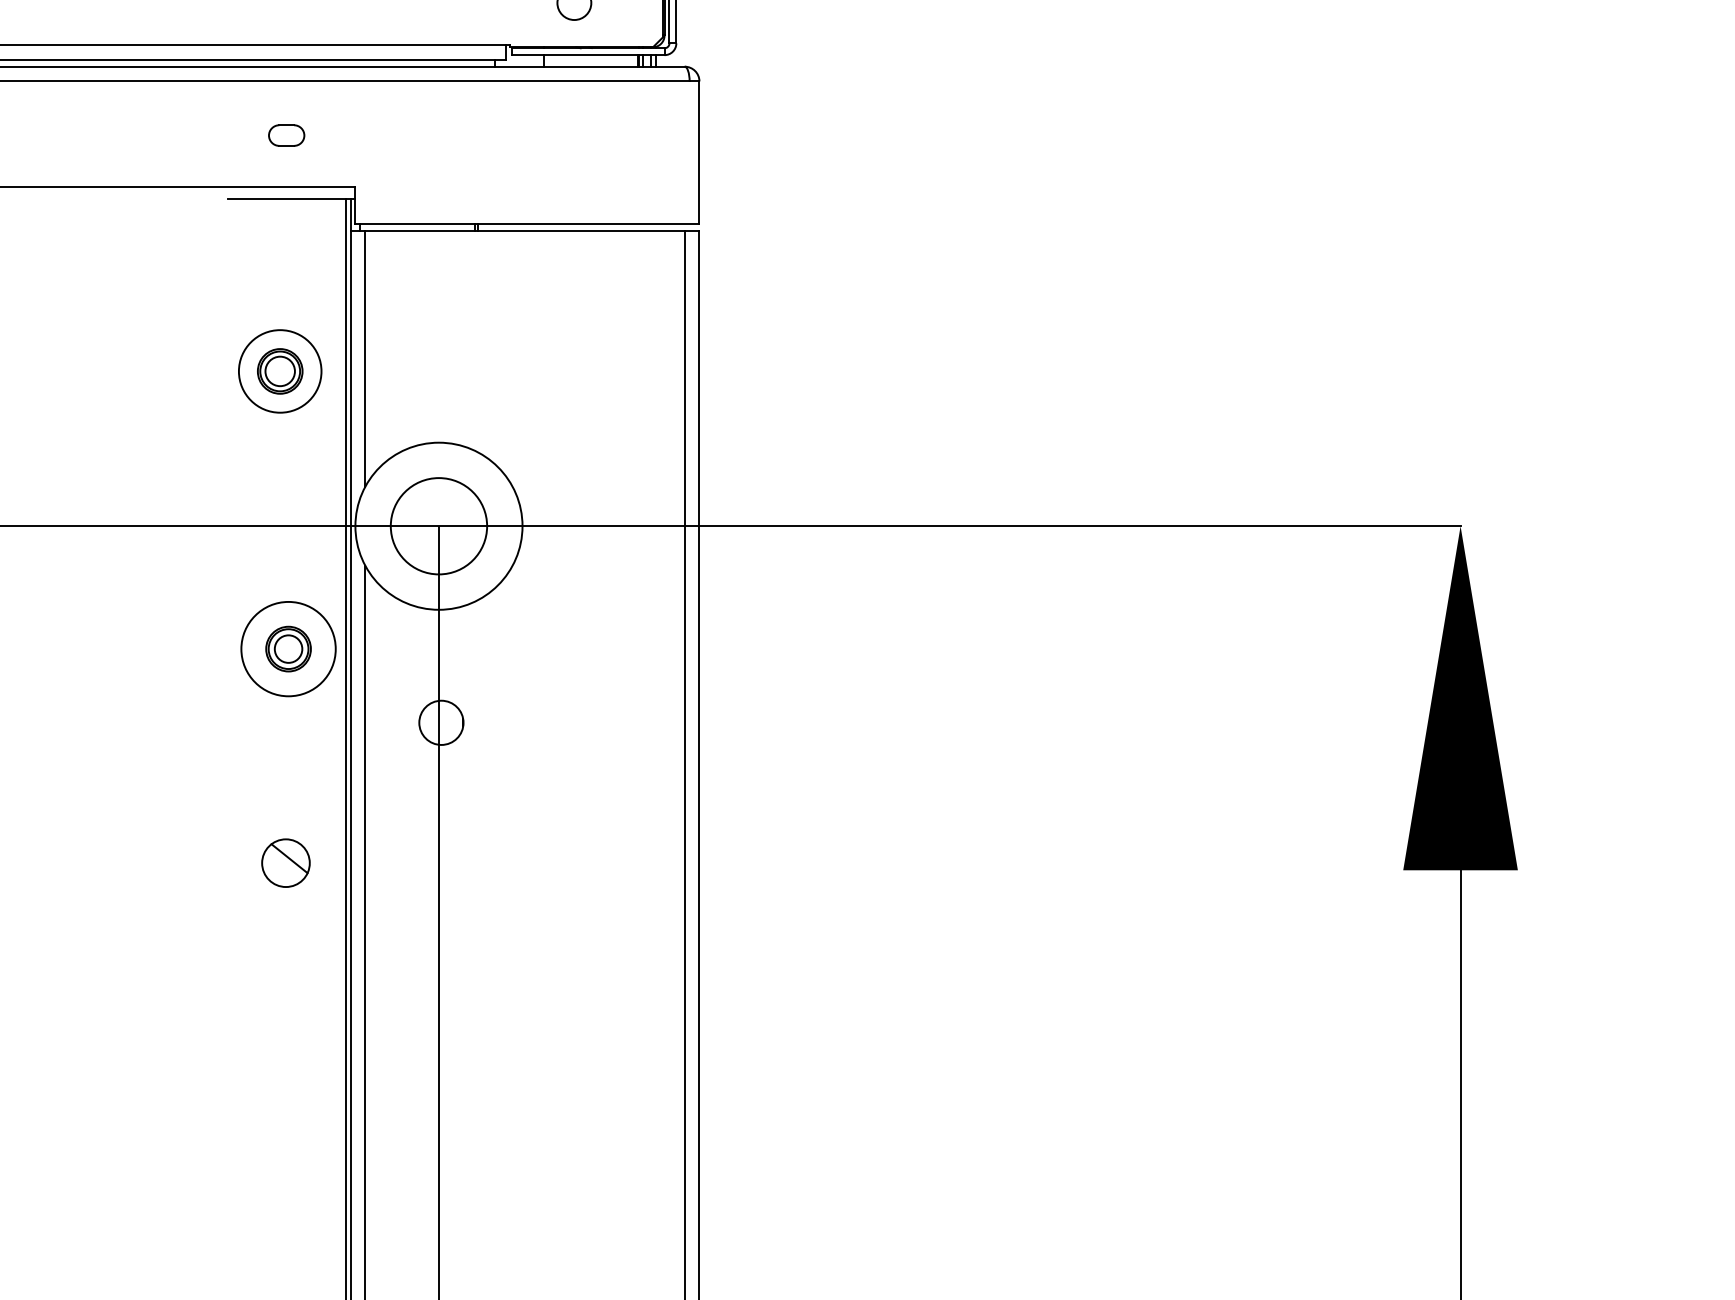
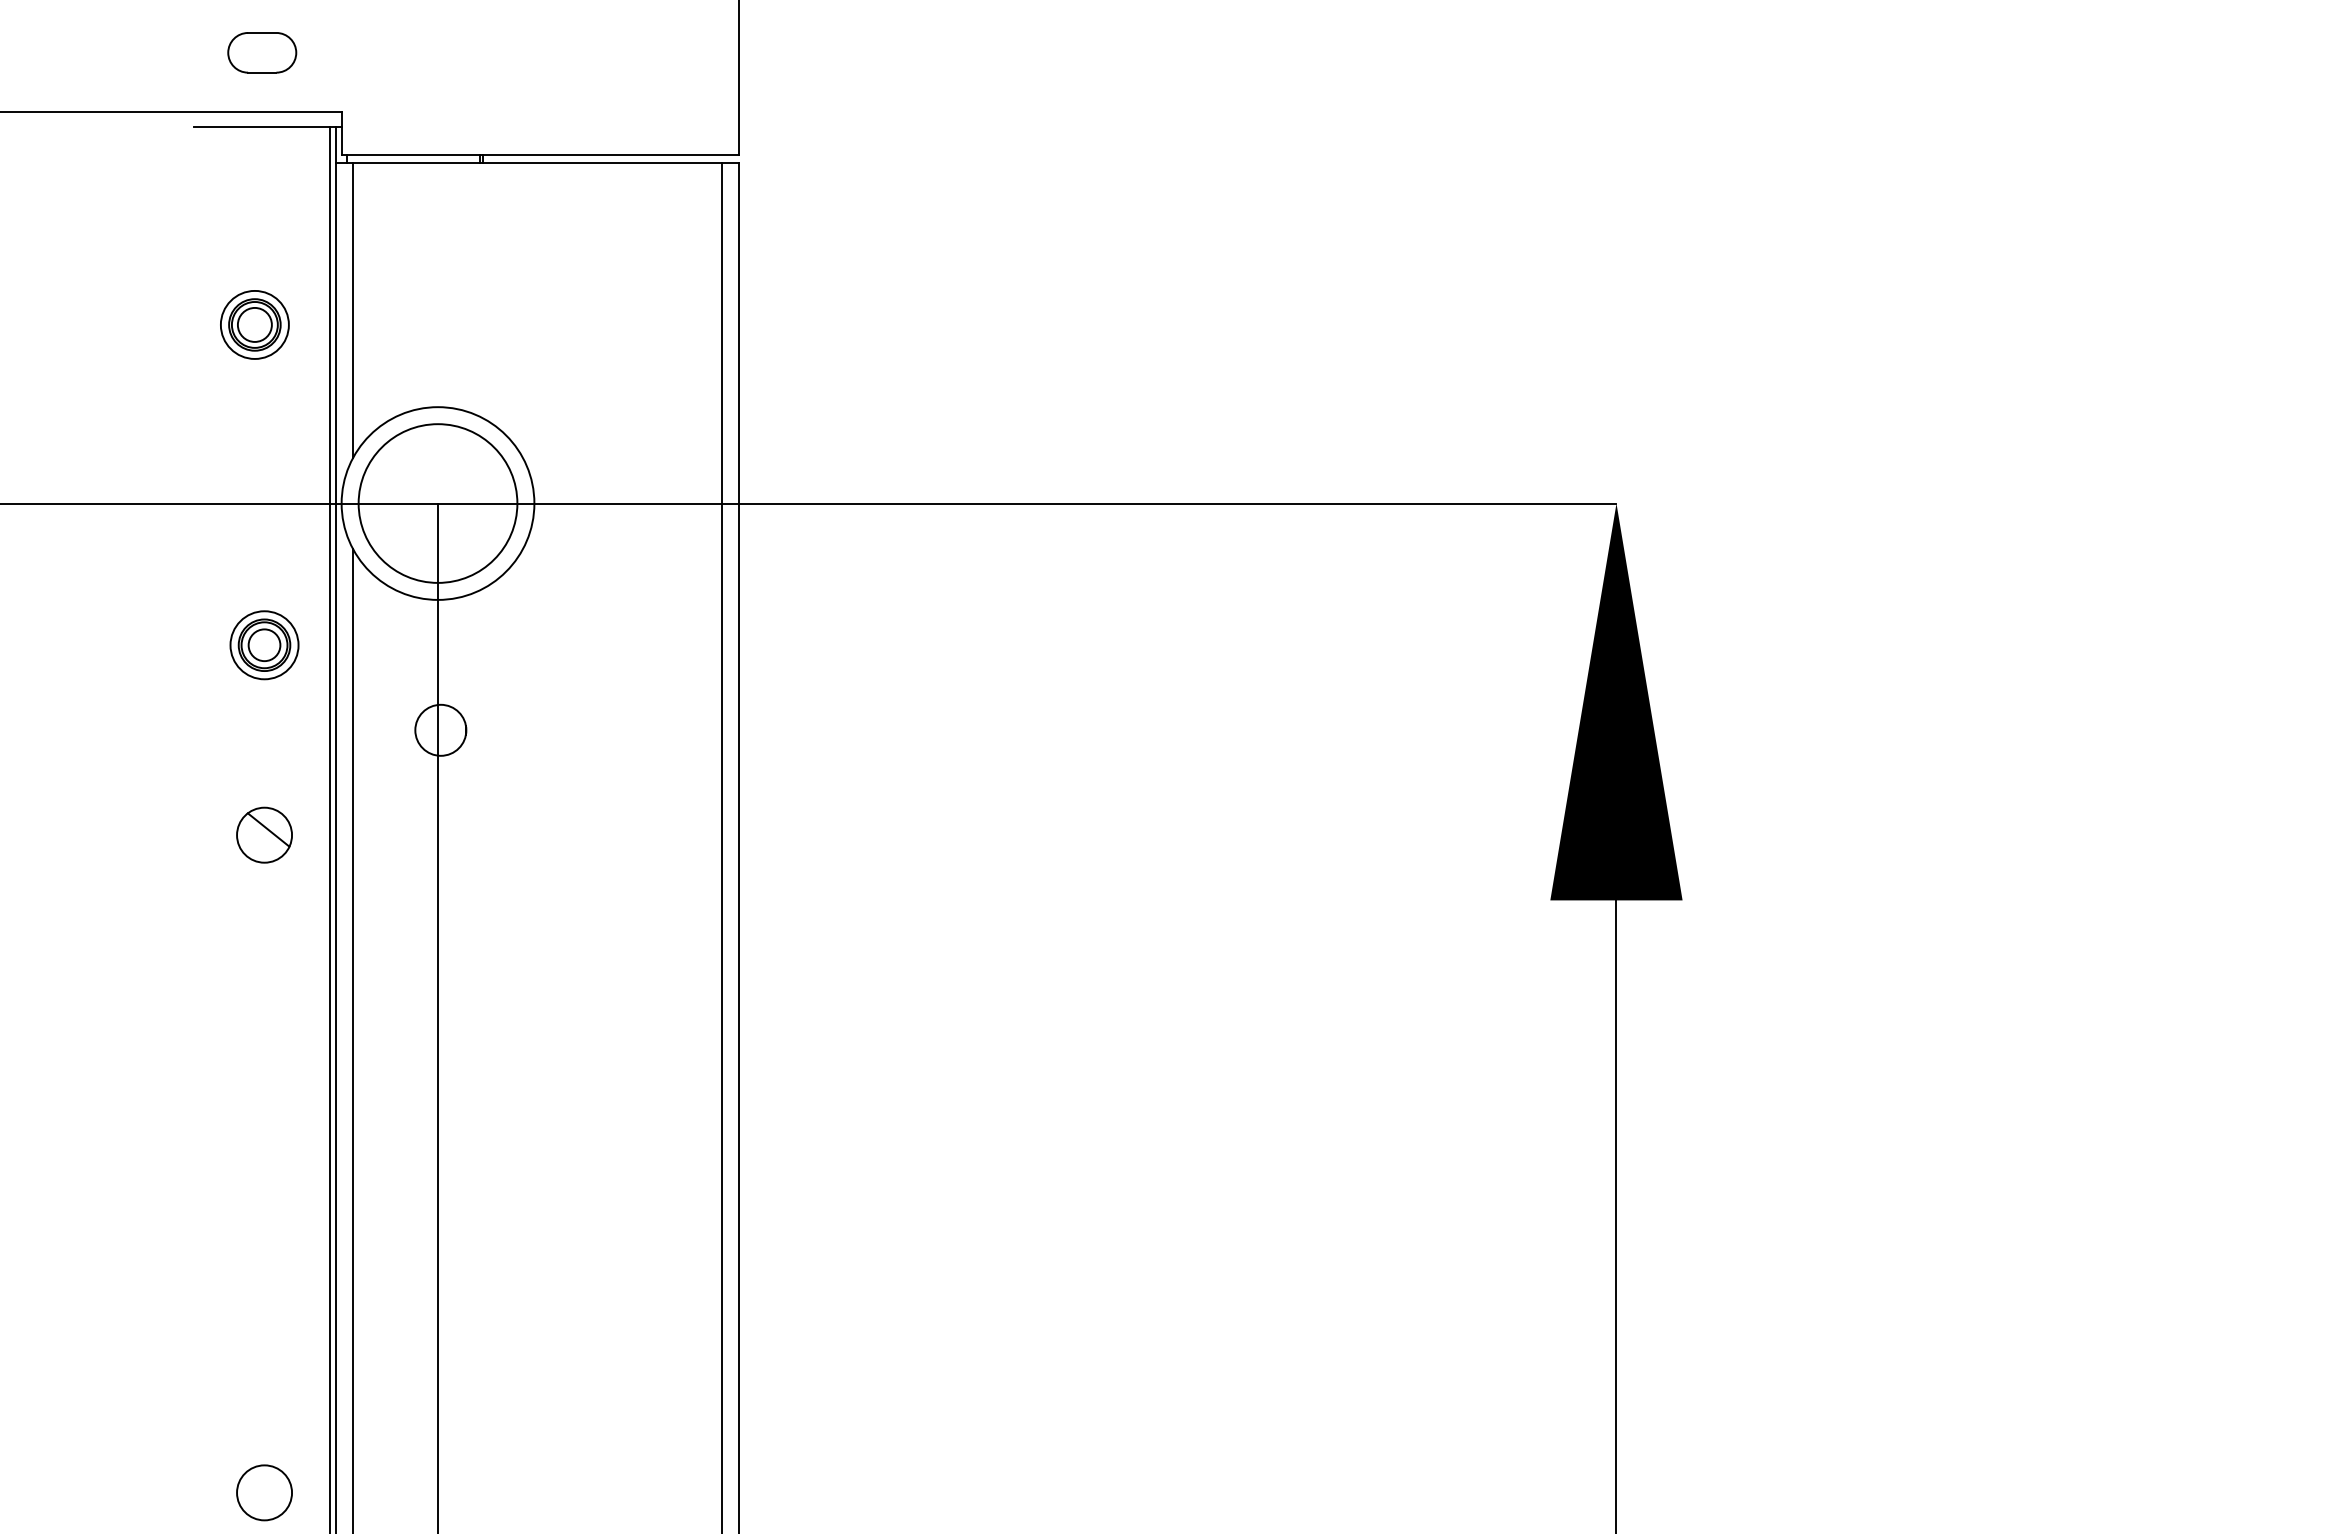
part: (286, 135) -> (262, 52), size x1.67
circle: (279, 371) -> (254, 324), size x0.71
circle: (438, 526) -> (437, 503), size x1.43
circle: (288, 649) -> (264, 645), size x0.62
part: (285, 862) -> (264, 834), moved

